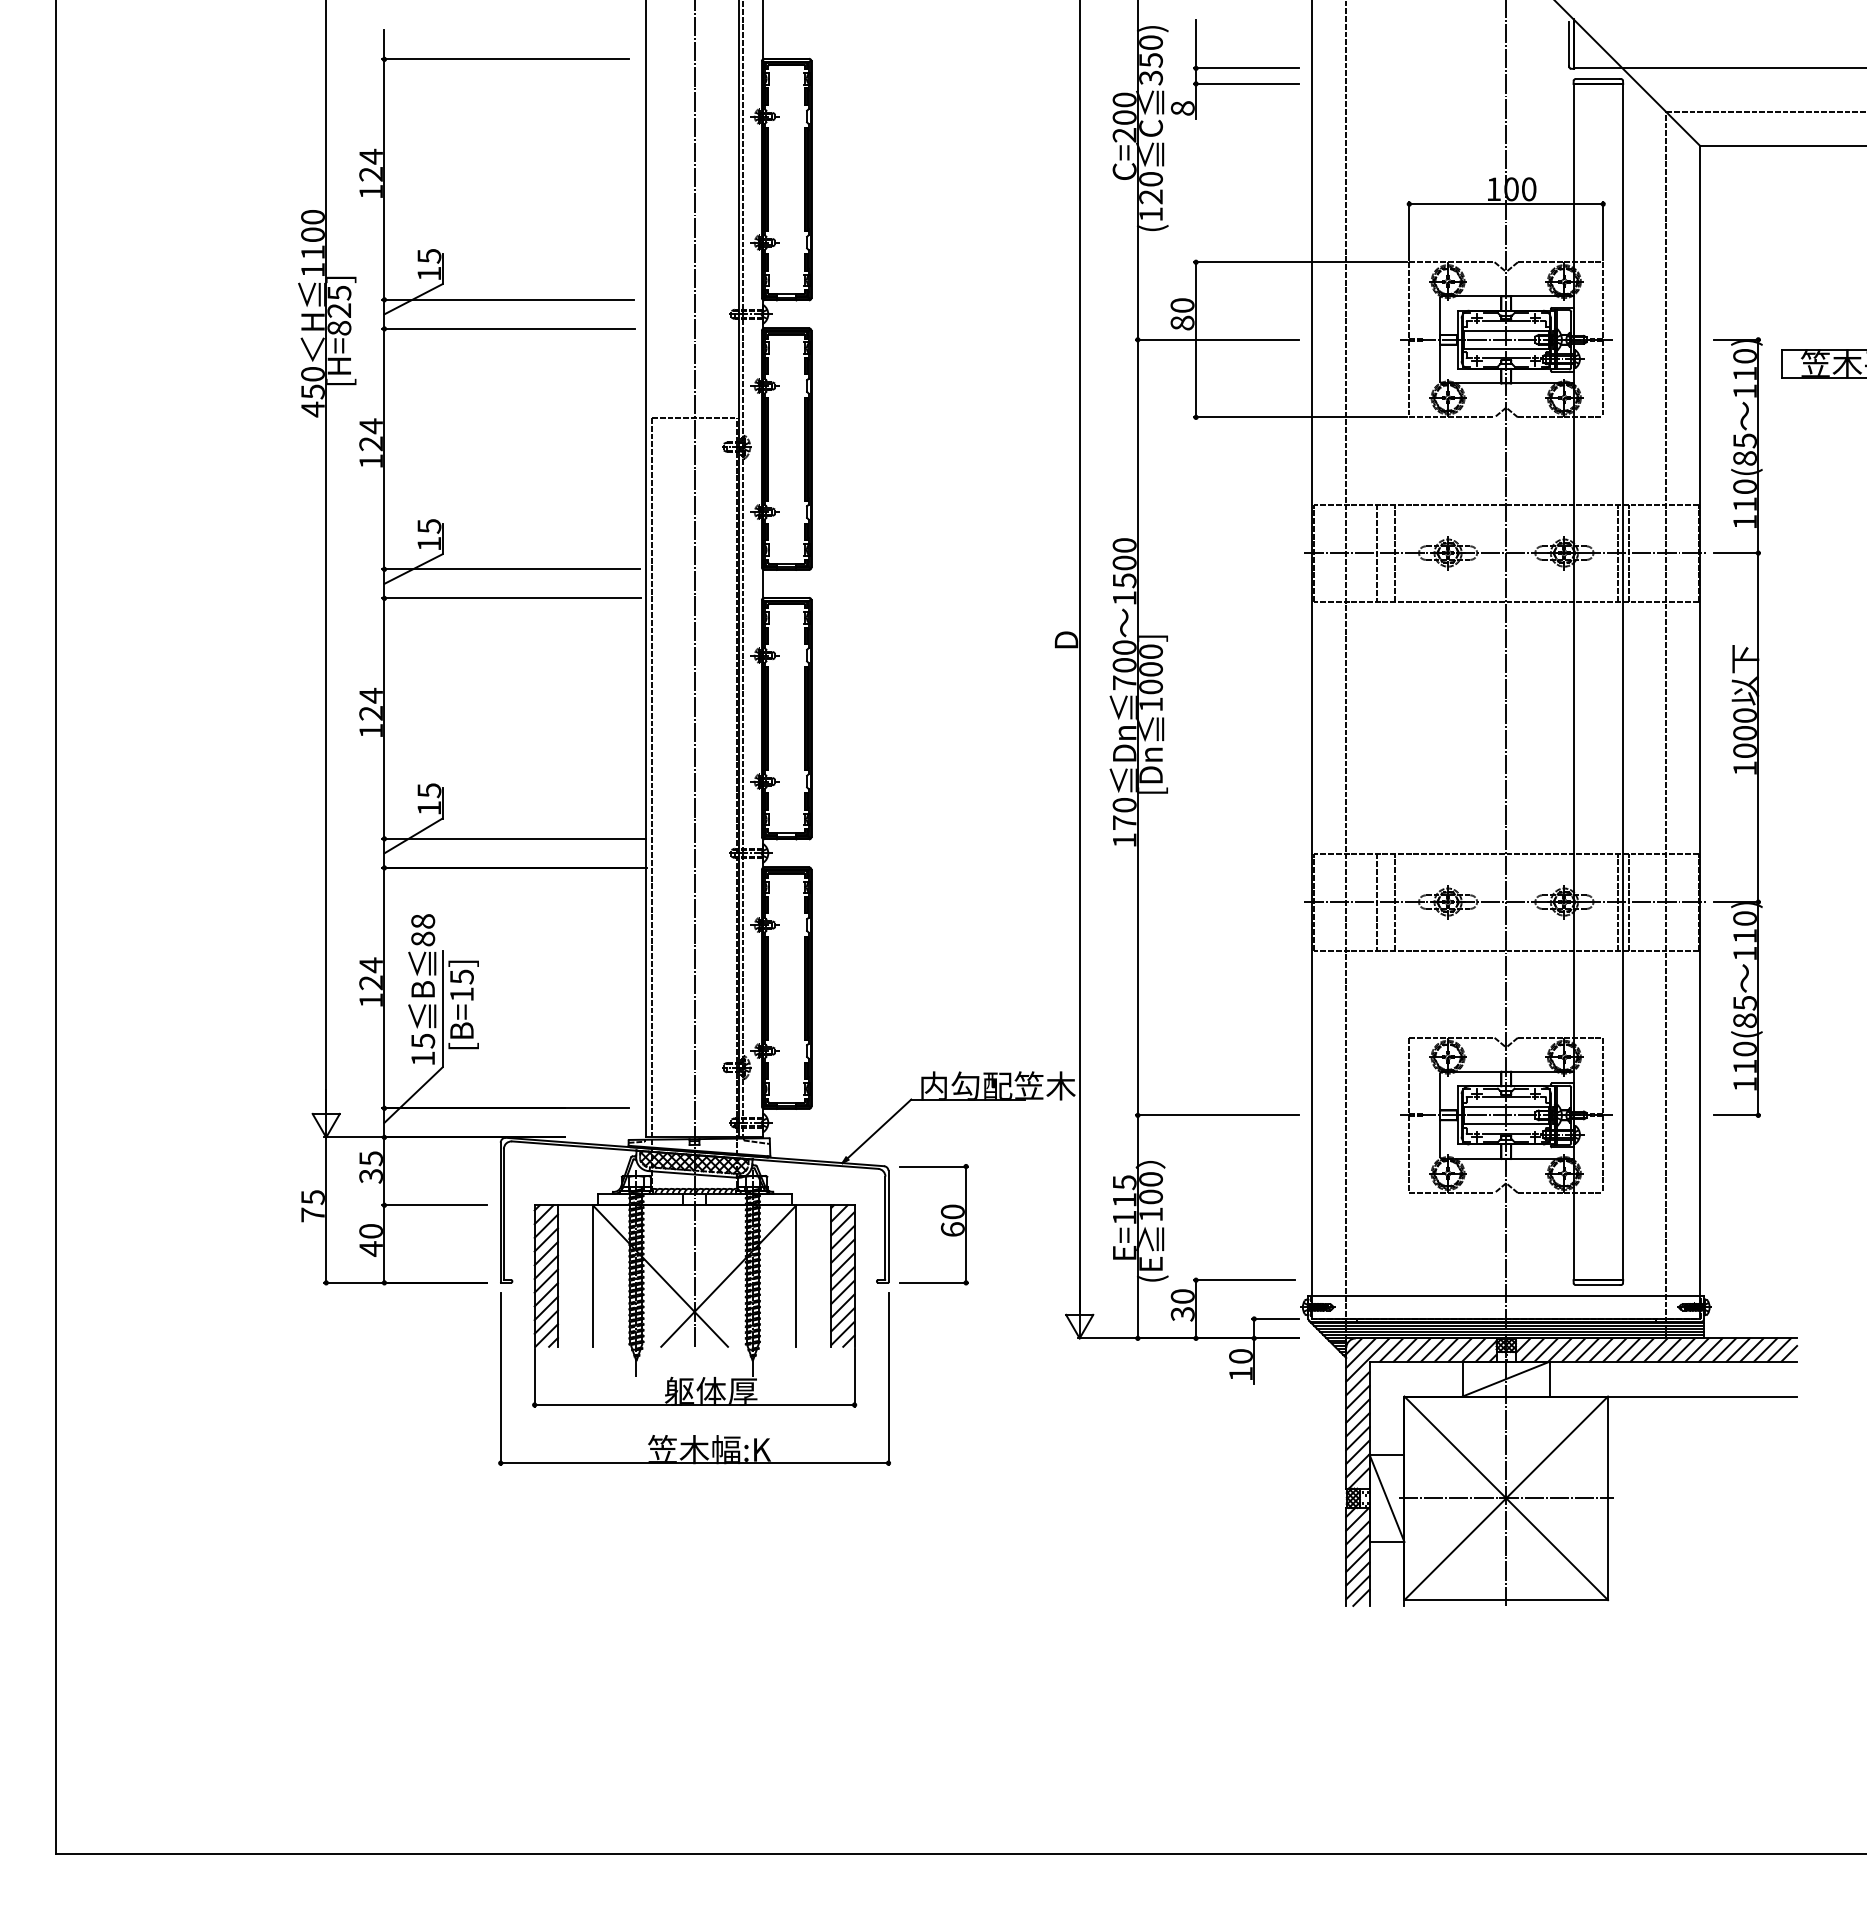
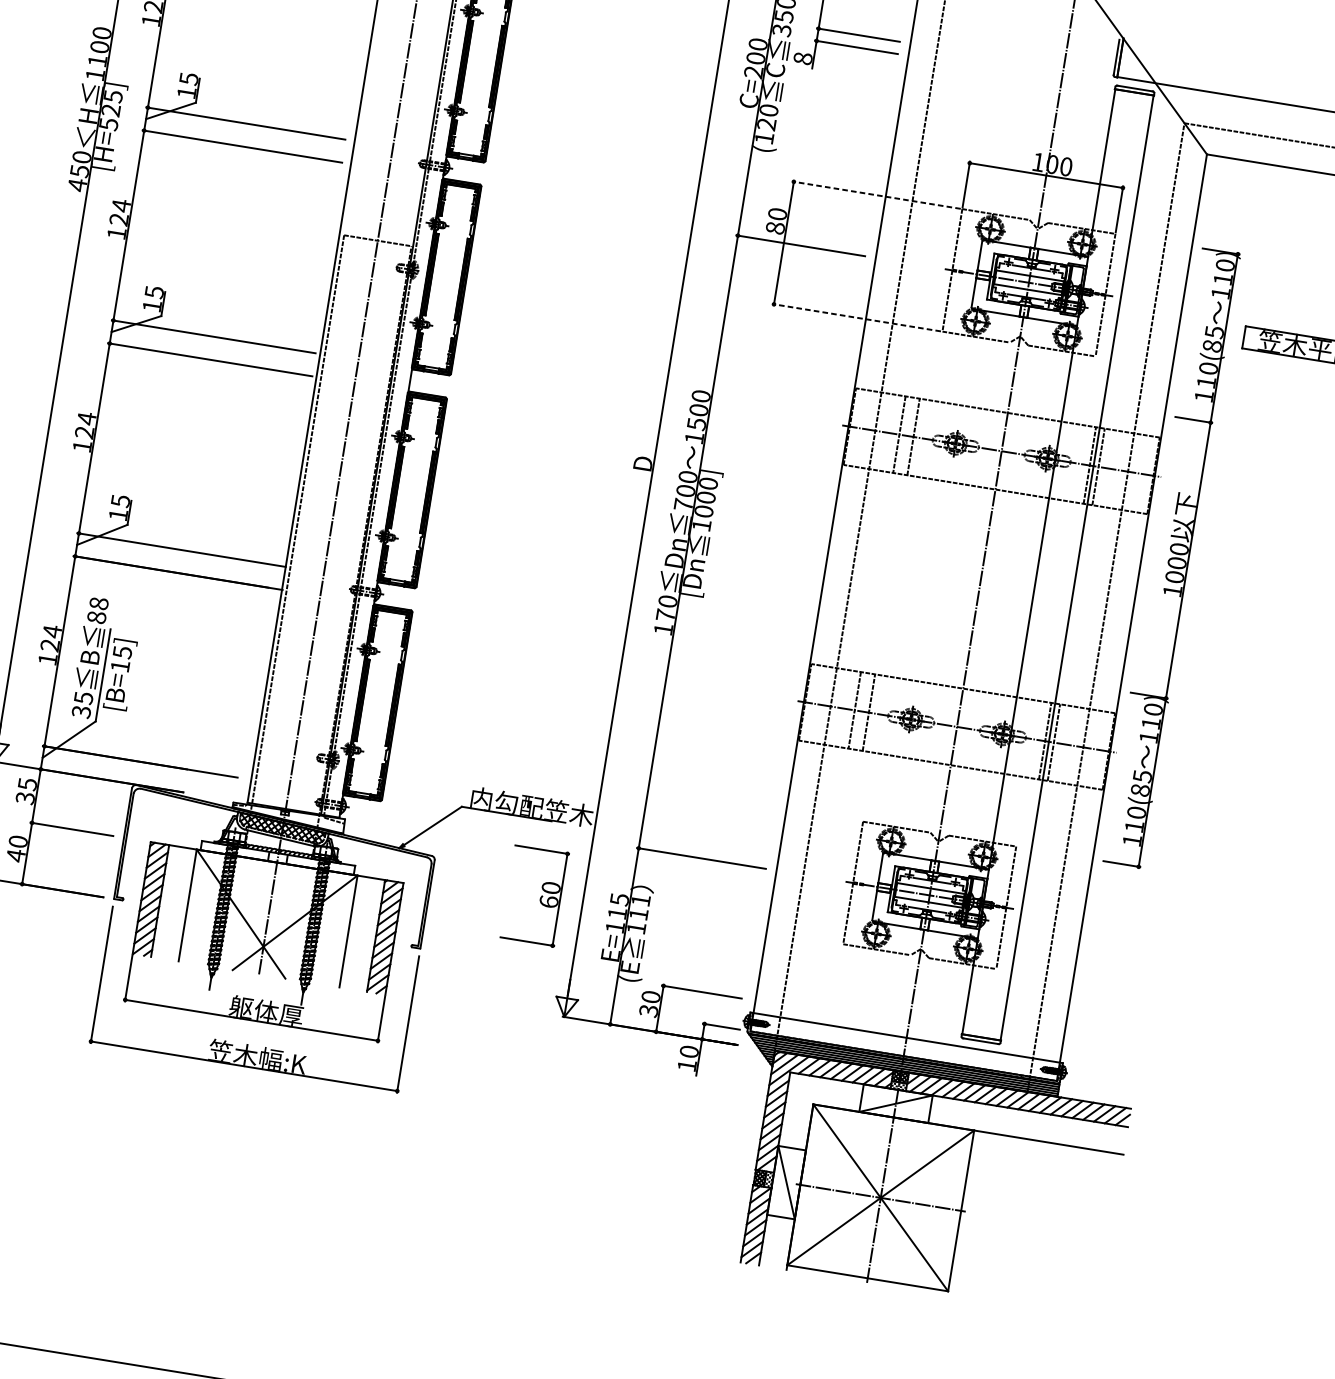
line: (1300, 262) -> (876, 195), solid -> dashed
text: (339, 328) -> (108, 124), [H=825] -> [H=525]
line: (1300, 417) -> (856, 317), solid -> dashed
part: (1737, 727) -> (1171, 557), moved
text: (423, 1058) -> (81, 711), 15 -> 35
text: (1150, 1188) -> (639, 907), 100 -> 111
part: (941, 1224) -> (540, 896), moved

